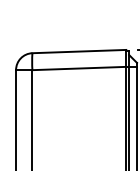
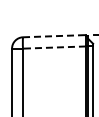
line: (79, 52) -> (54, 36), solid -> dashed
line: (77, 68) -> (53, 47), solid -> dashed

